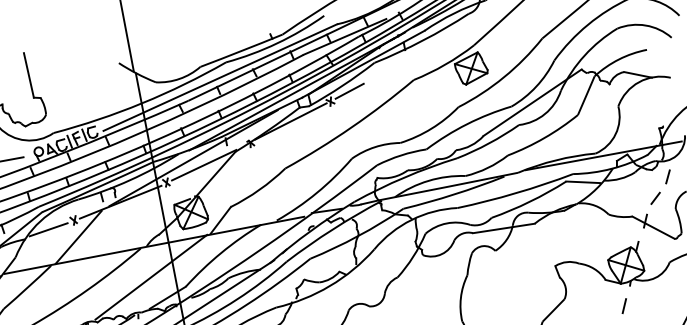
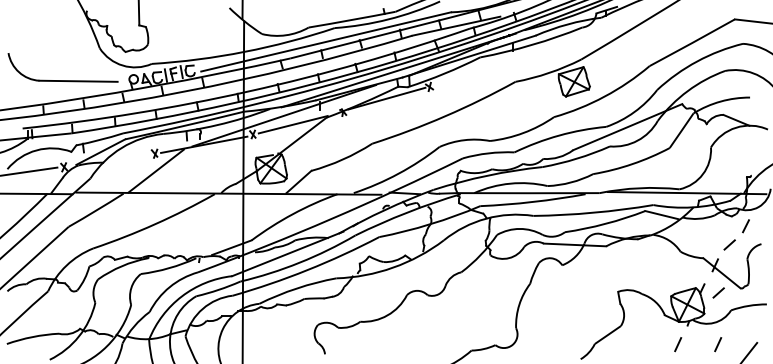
line: (349, 91) -> (450, 80), removed
line: (48, 229) -> (128, 157), removed
line: (653, 247) -> (718, 292), added
line: (151, 277) -> (219, 224), removed
line: (663, 298) -> (718, 344), added

